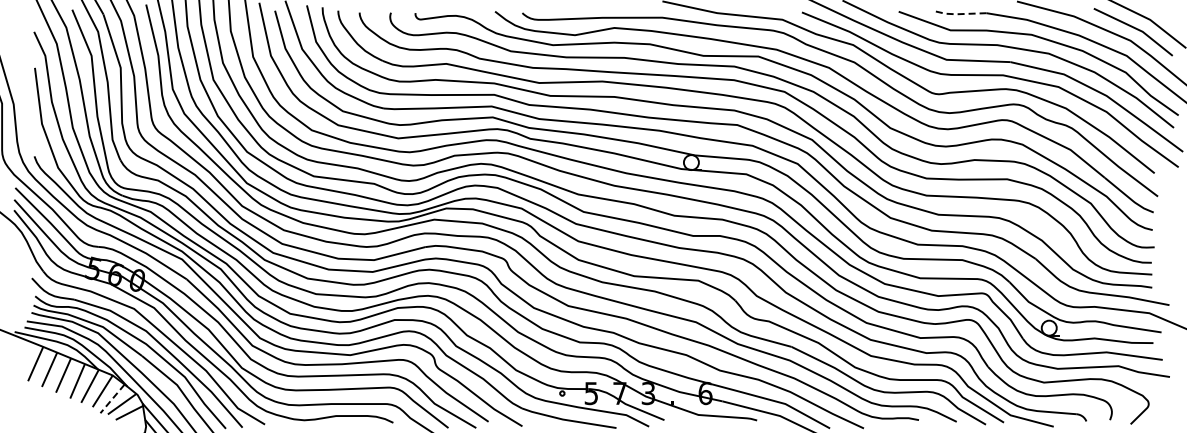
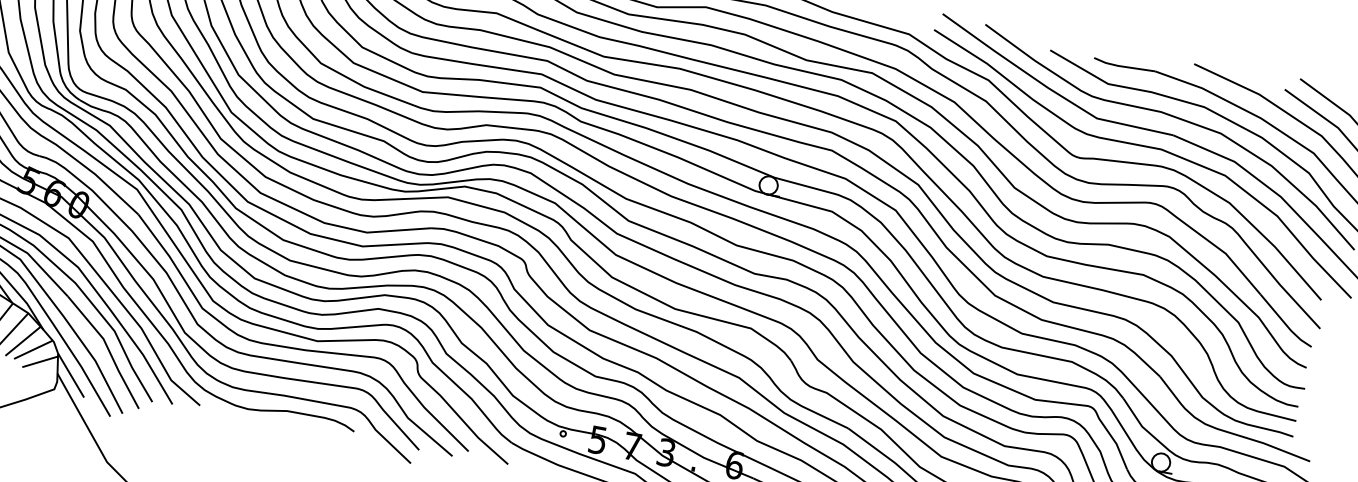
line: (958, 14) -> (1121, 66), dashed -> solid
line: (112, 398) -> (23, 340), dashed -> solid

